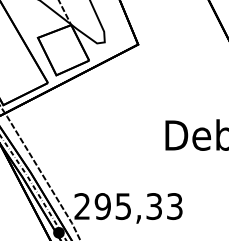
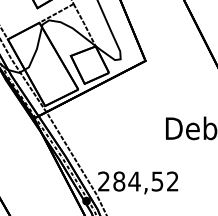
text: (138, 206) -> (145, 181), 295,33 -> 284,52

